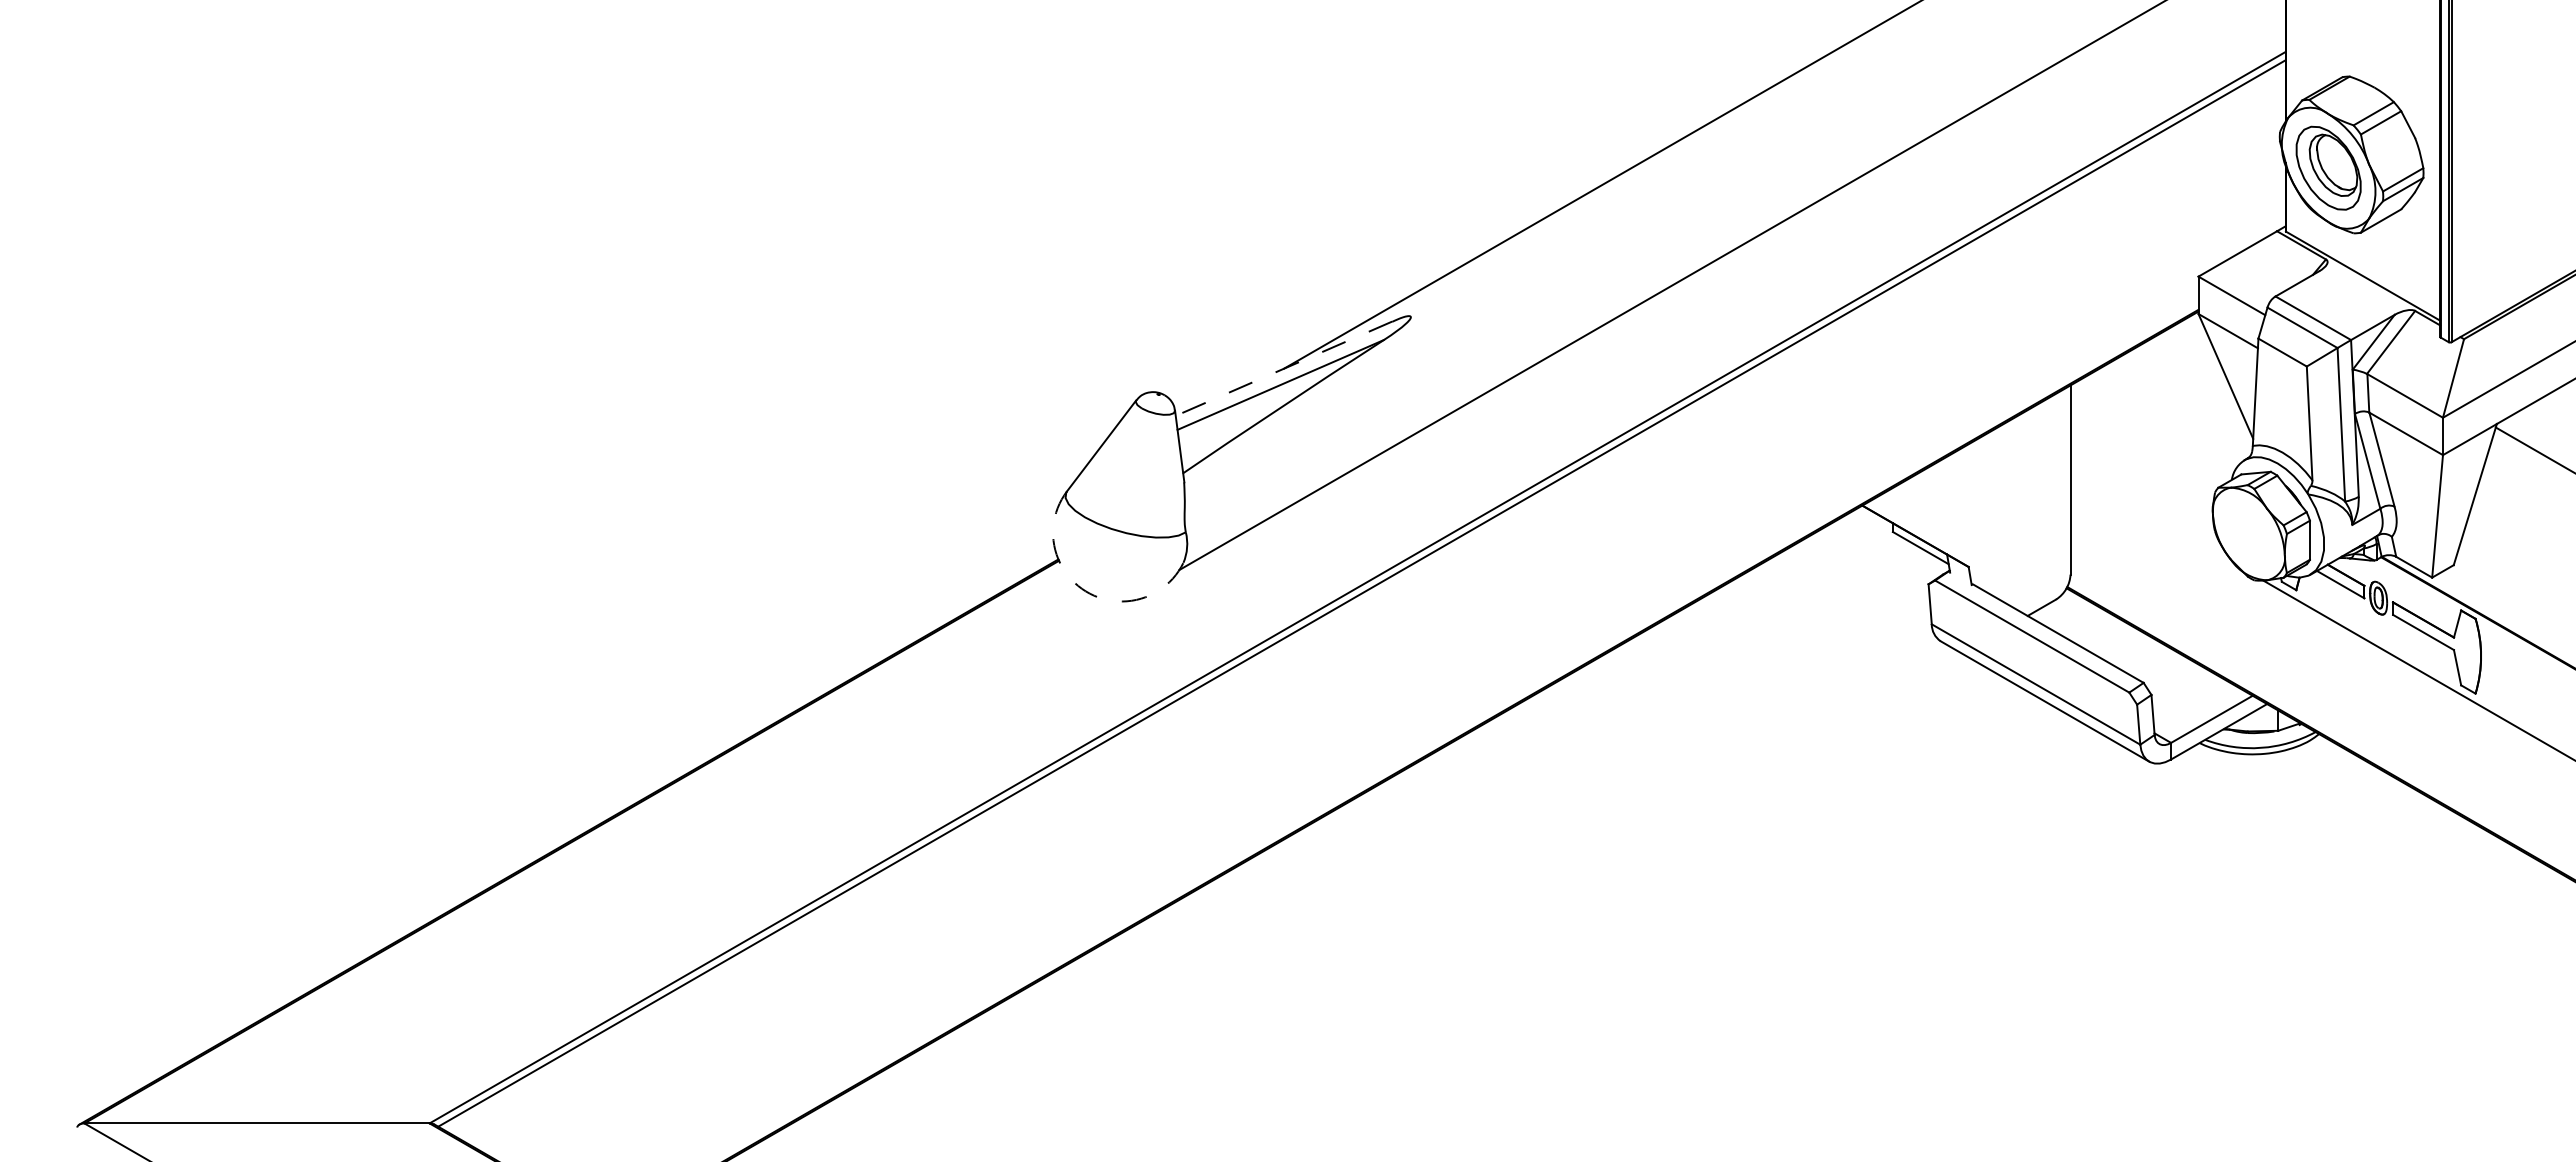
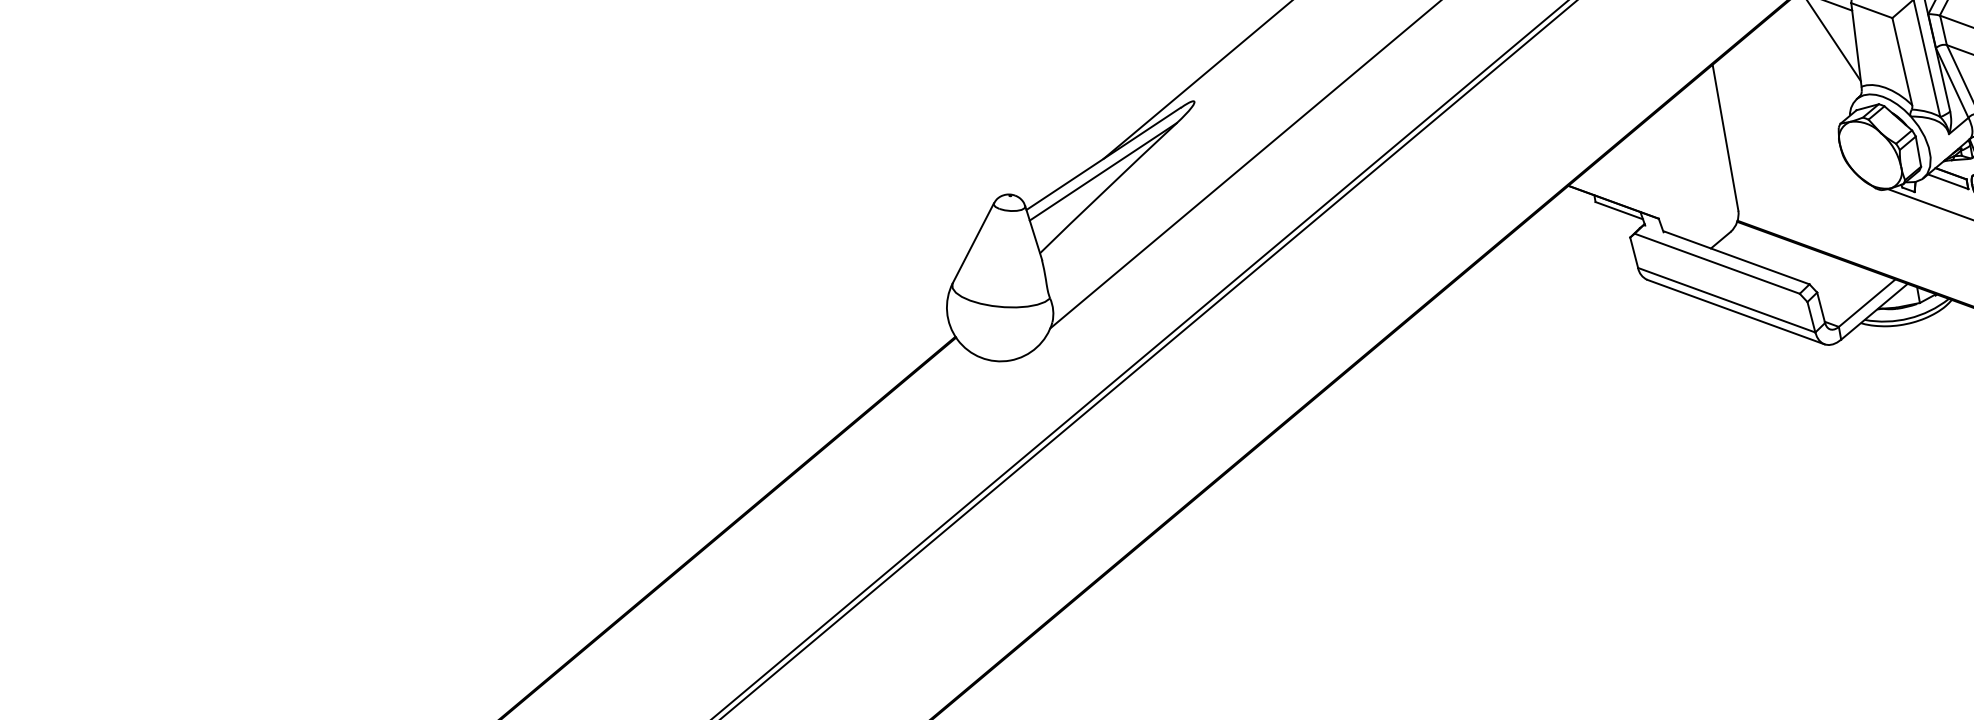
line: (1283, 368) -> (1103, 158), dashed -> solid
arc: (1085, 591) -> (980, 357), dashed -> solid

